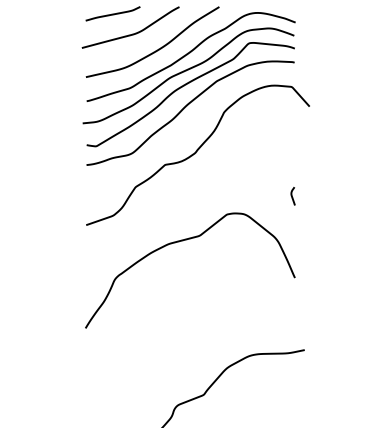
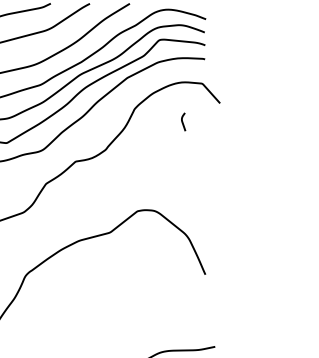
curve: (292, 196) -> (182, 122), moved

